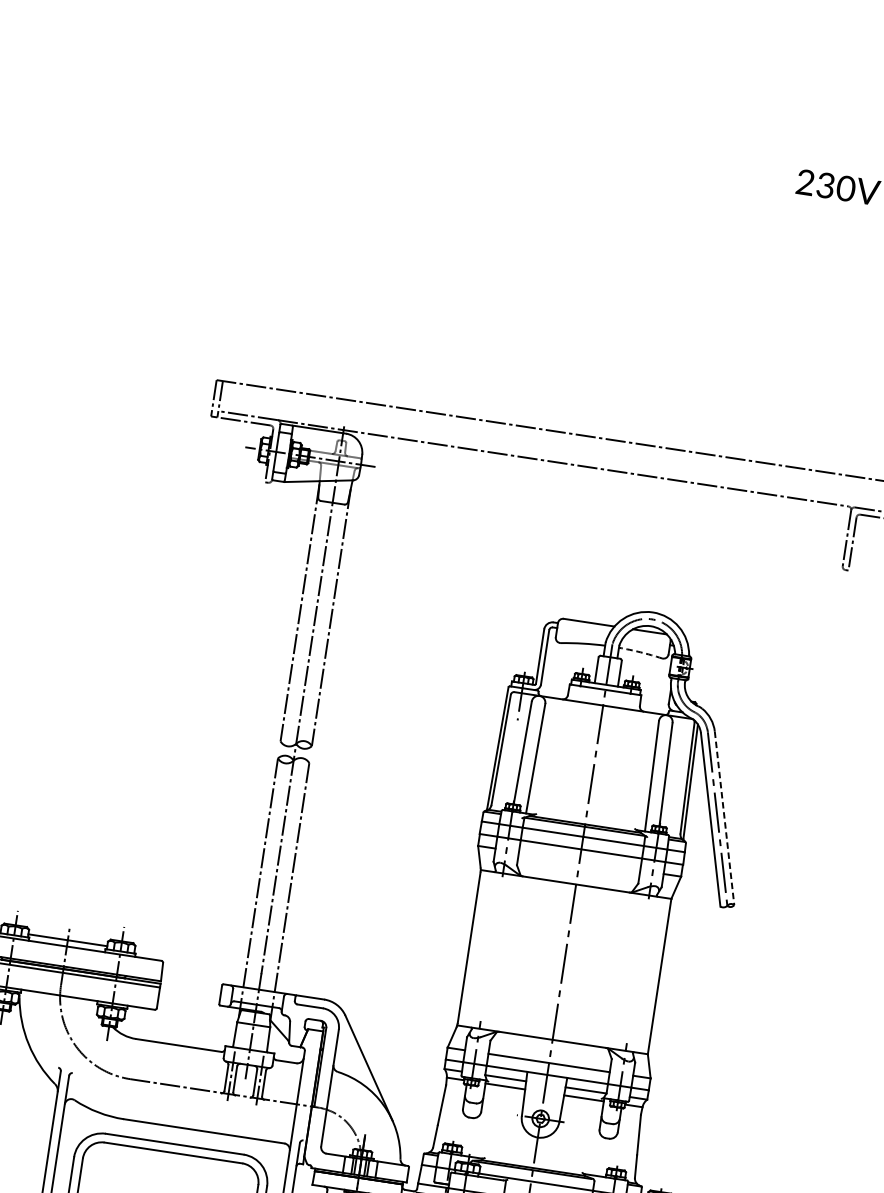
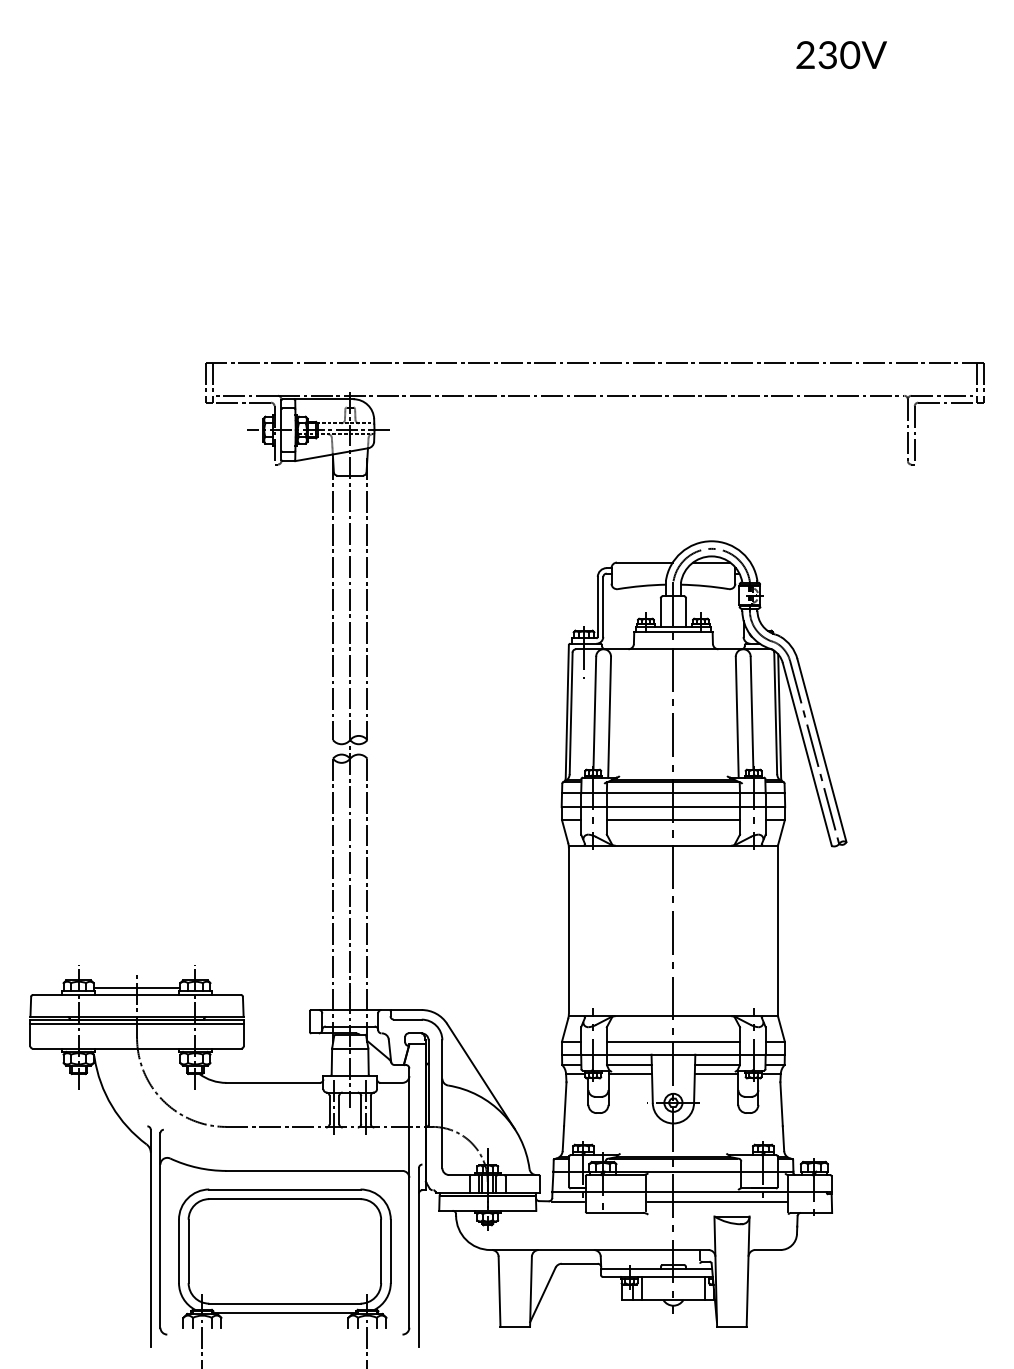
arc: (641, 652) -> (705, 586), dashed -> solid
line: (724, 818) -> (821, 750), dashed -> solid
line: (579, 861) -> (673, 820), added

